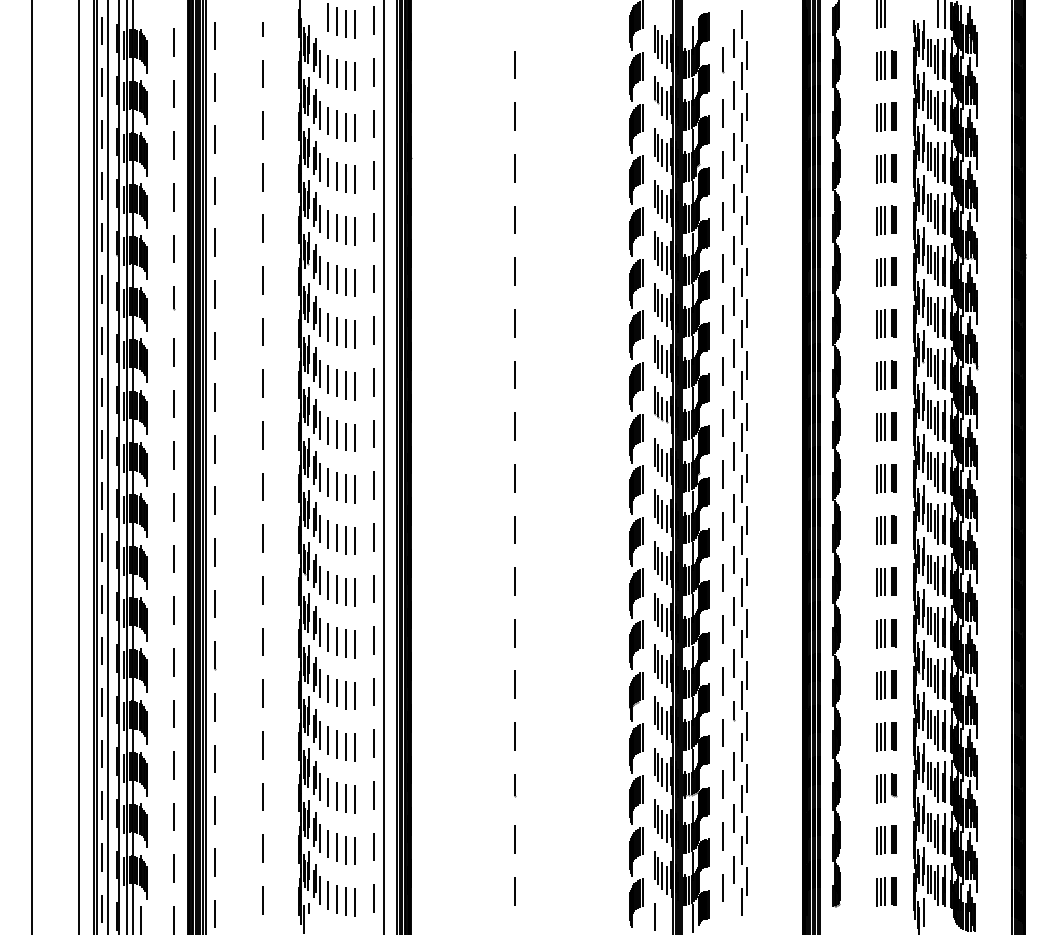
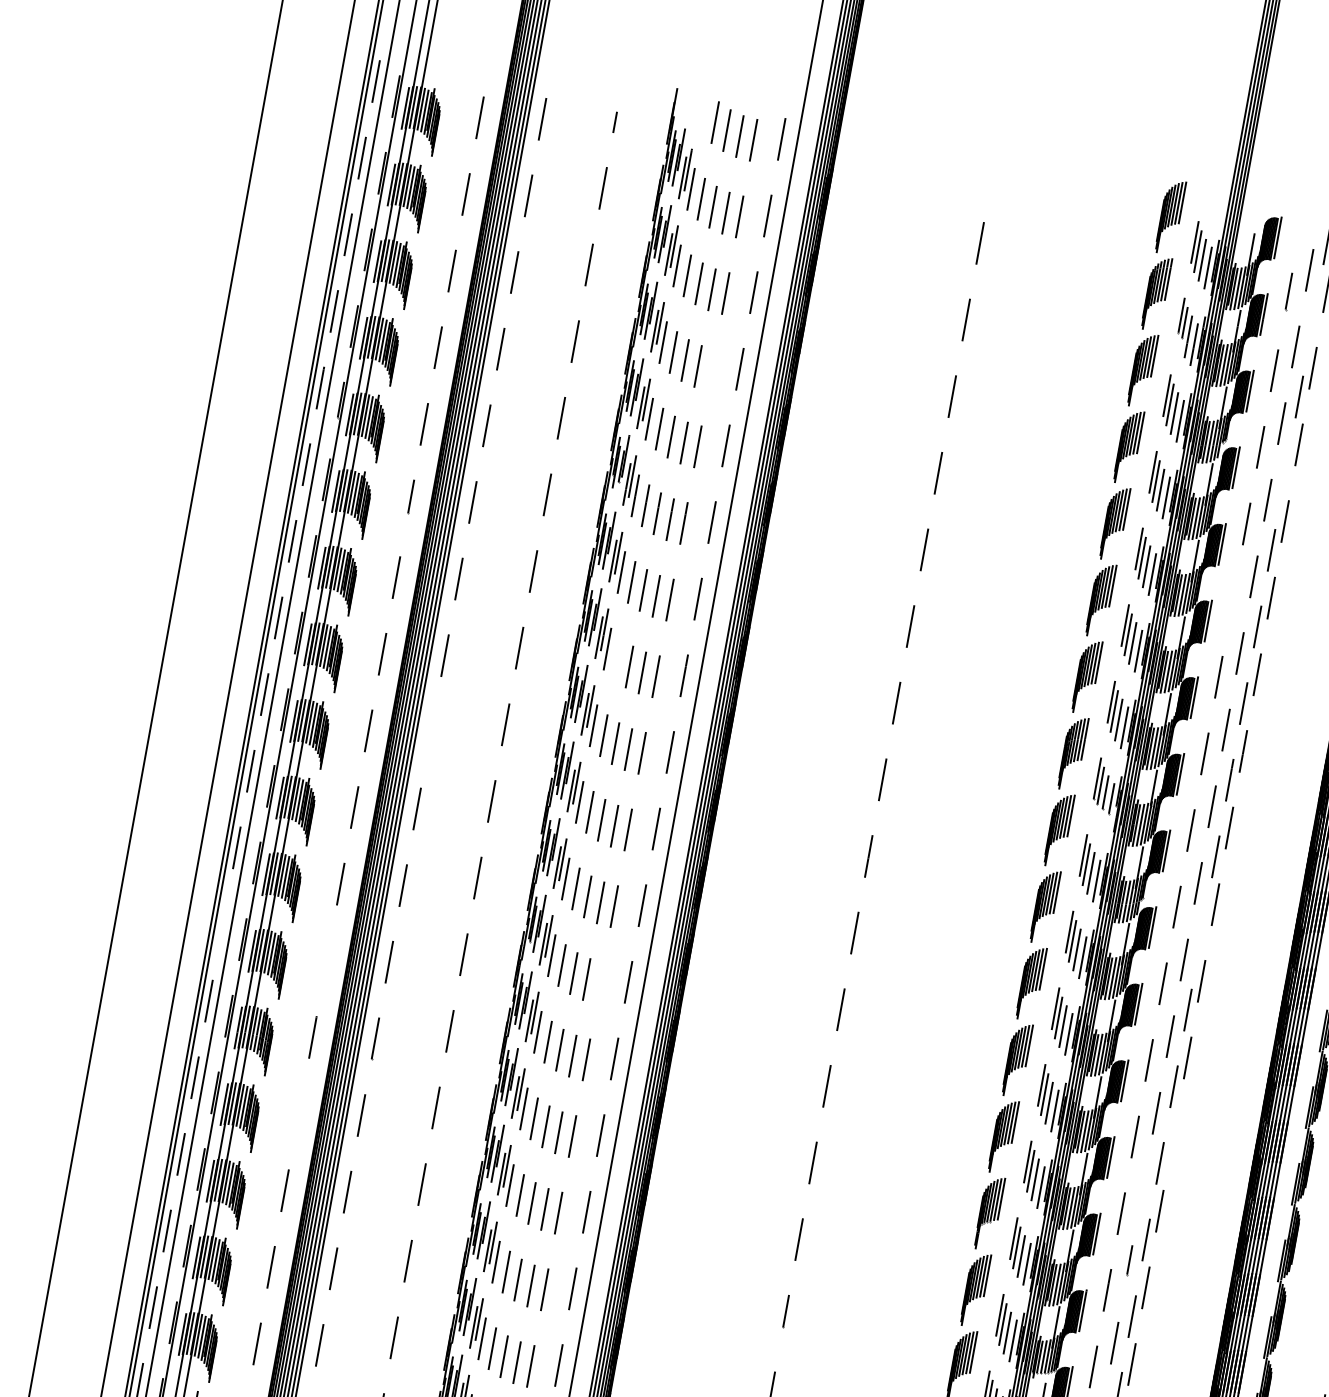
line: (741, 75) -> (1312, 319), removed
line: (741, 178) -> (1285, 472), removed
line: (355, 179) -> (711, 370), removed
line: (722, 267) -> (1232, 599), removed
line: (328, 378) -> (618, 658), removed
line: (215, 448) -> (431, 731), removed
line: (741, 488) -> (1201, 932), removed
line: (355, 592) -> (600, 982), removed
line: (102, 598) -> (223, 923), removed
line: (173, 610) -> (325, 960), removed
line: (747, 623) -> (1173, 1134), removed
line: (733, 662) -> (1142, 1188), removed
line: (174, 713) -> (299, 1113), removed

